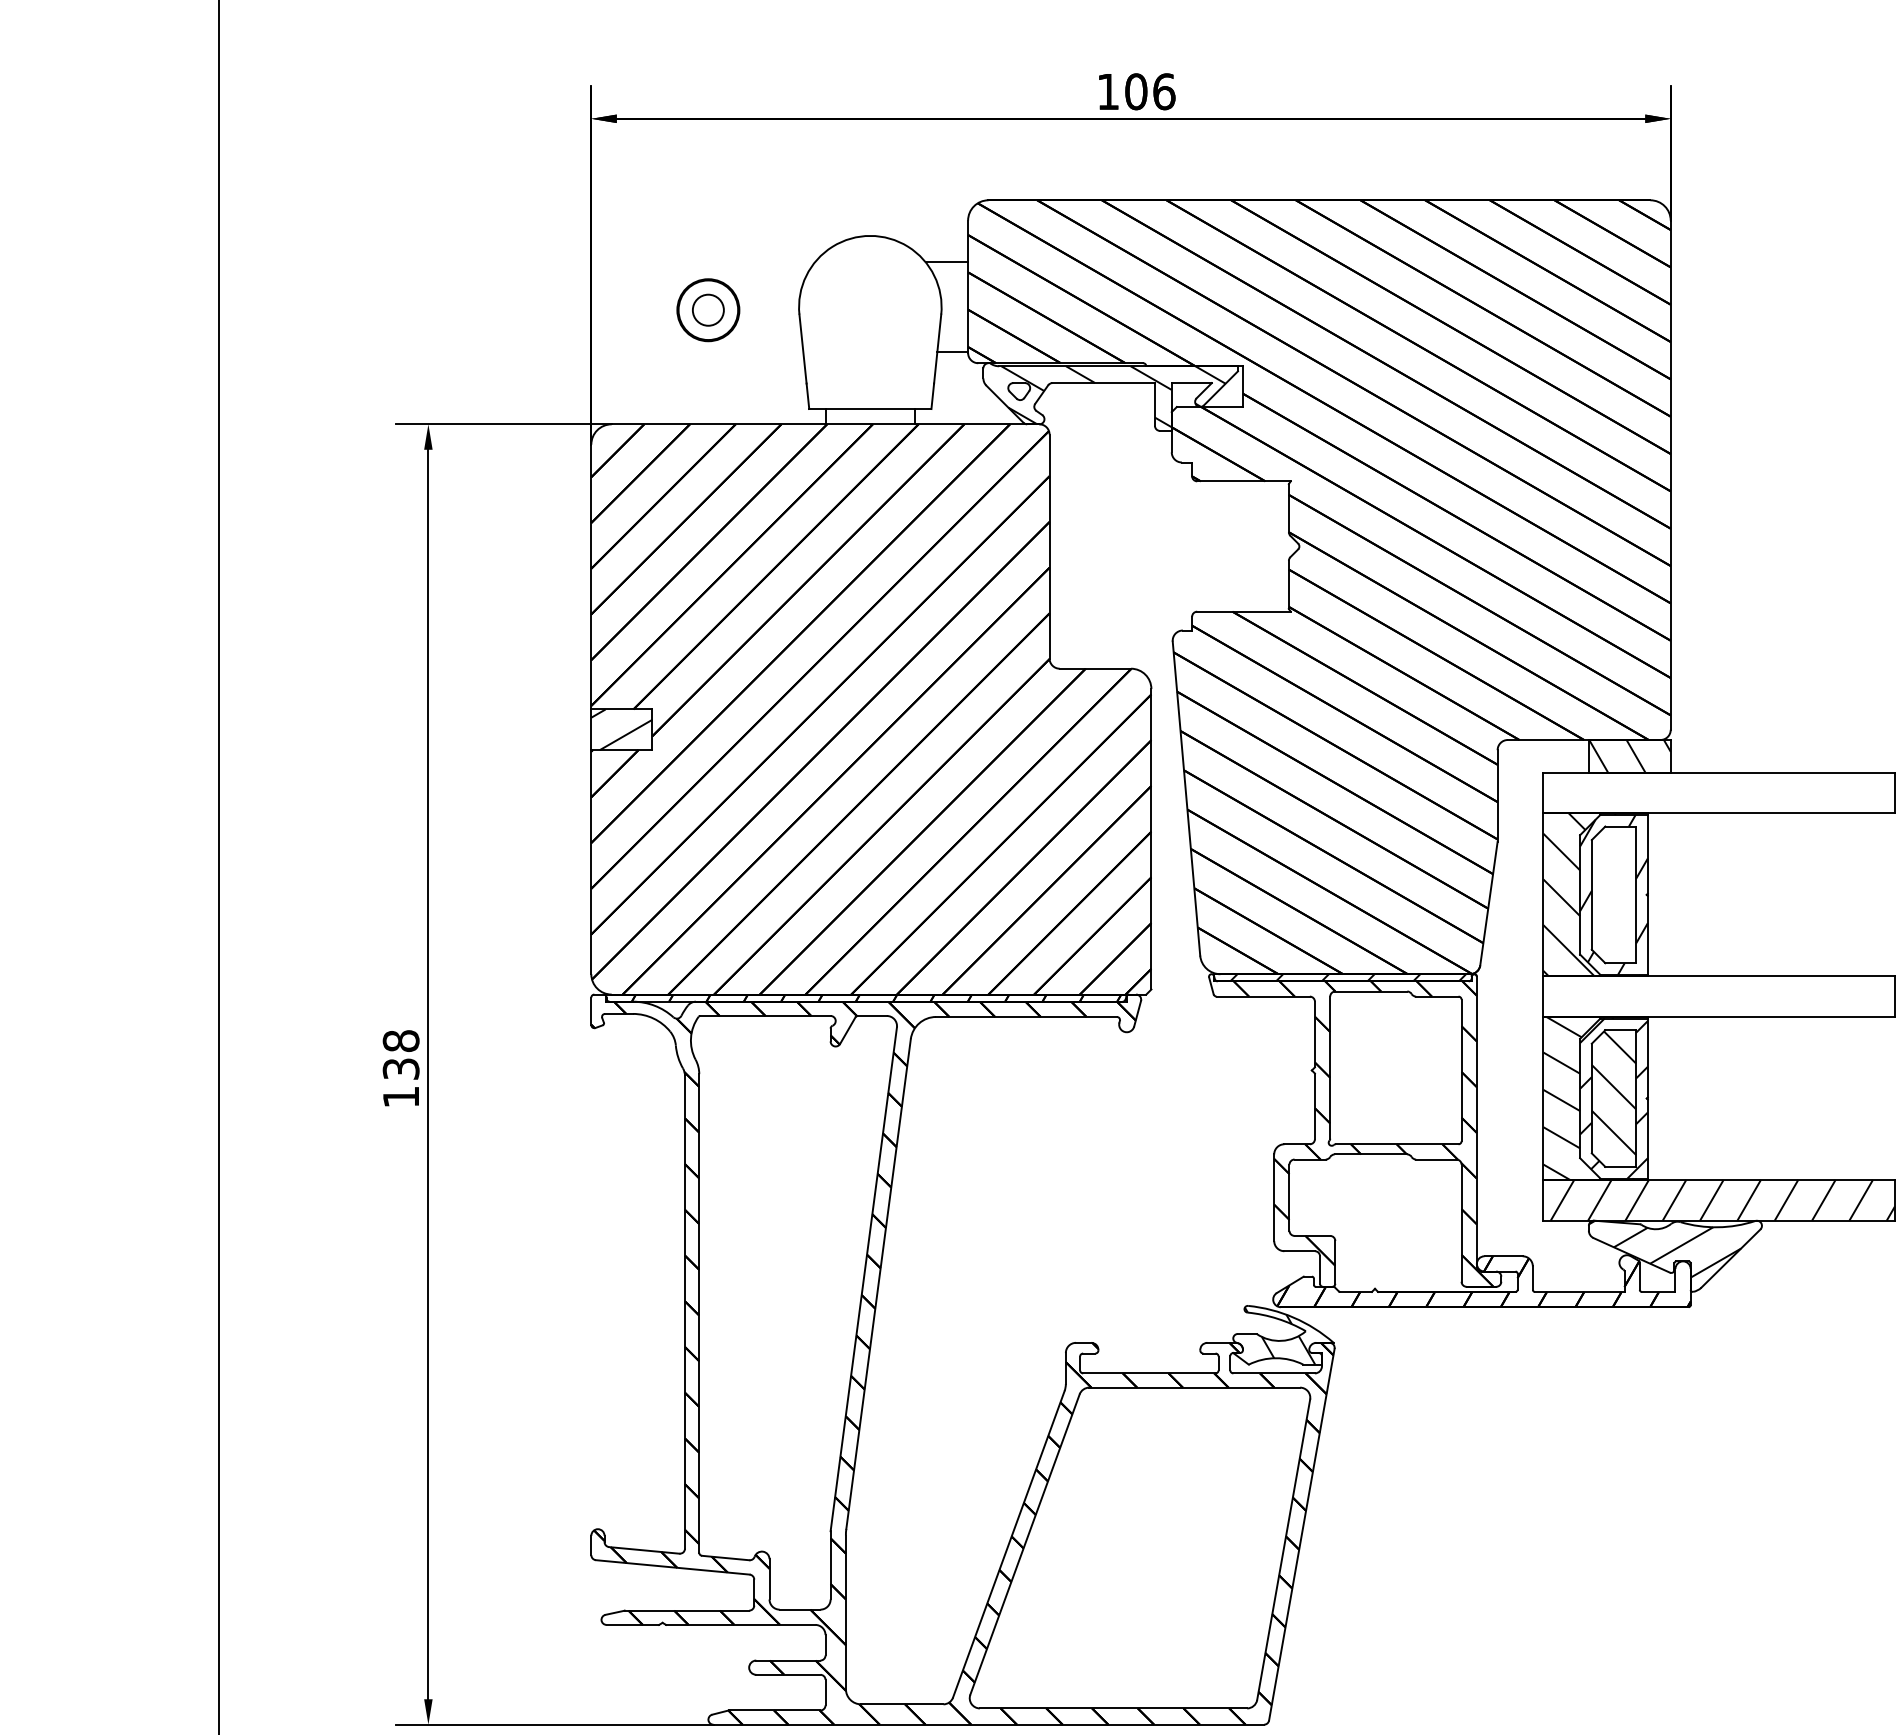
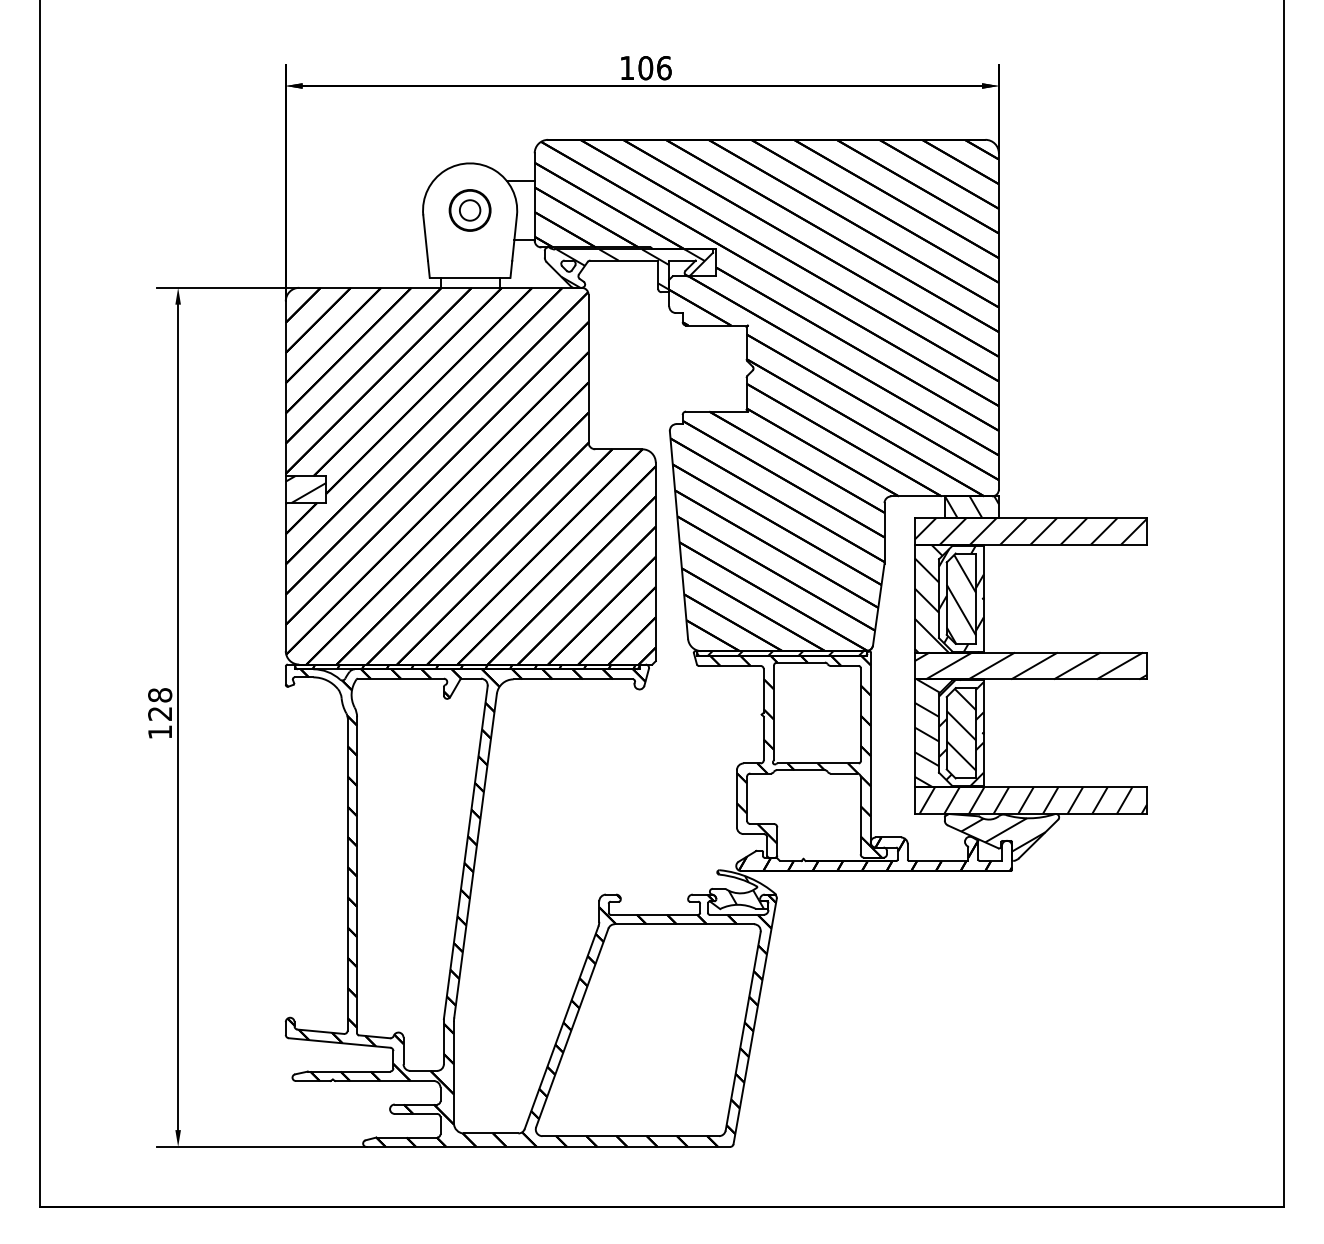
part: (707, 310) -> (469, 210), moved
hatch: (1718, 791) -> (1030, 530), added
hatch: (1614, 896) -> (961, 599), added
hatch: (1718, 995) -> (1030, 665), added
text: (401, 1068) -> (160, 713), 138 -> 128

